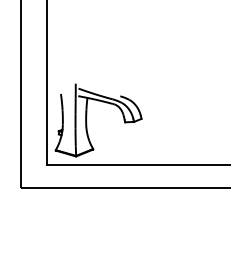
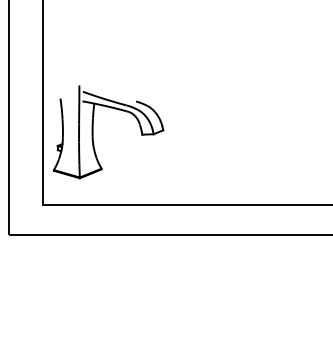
part: (86, 120) -> (93, 132), moved

